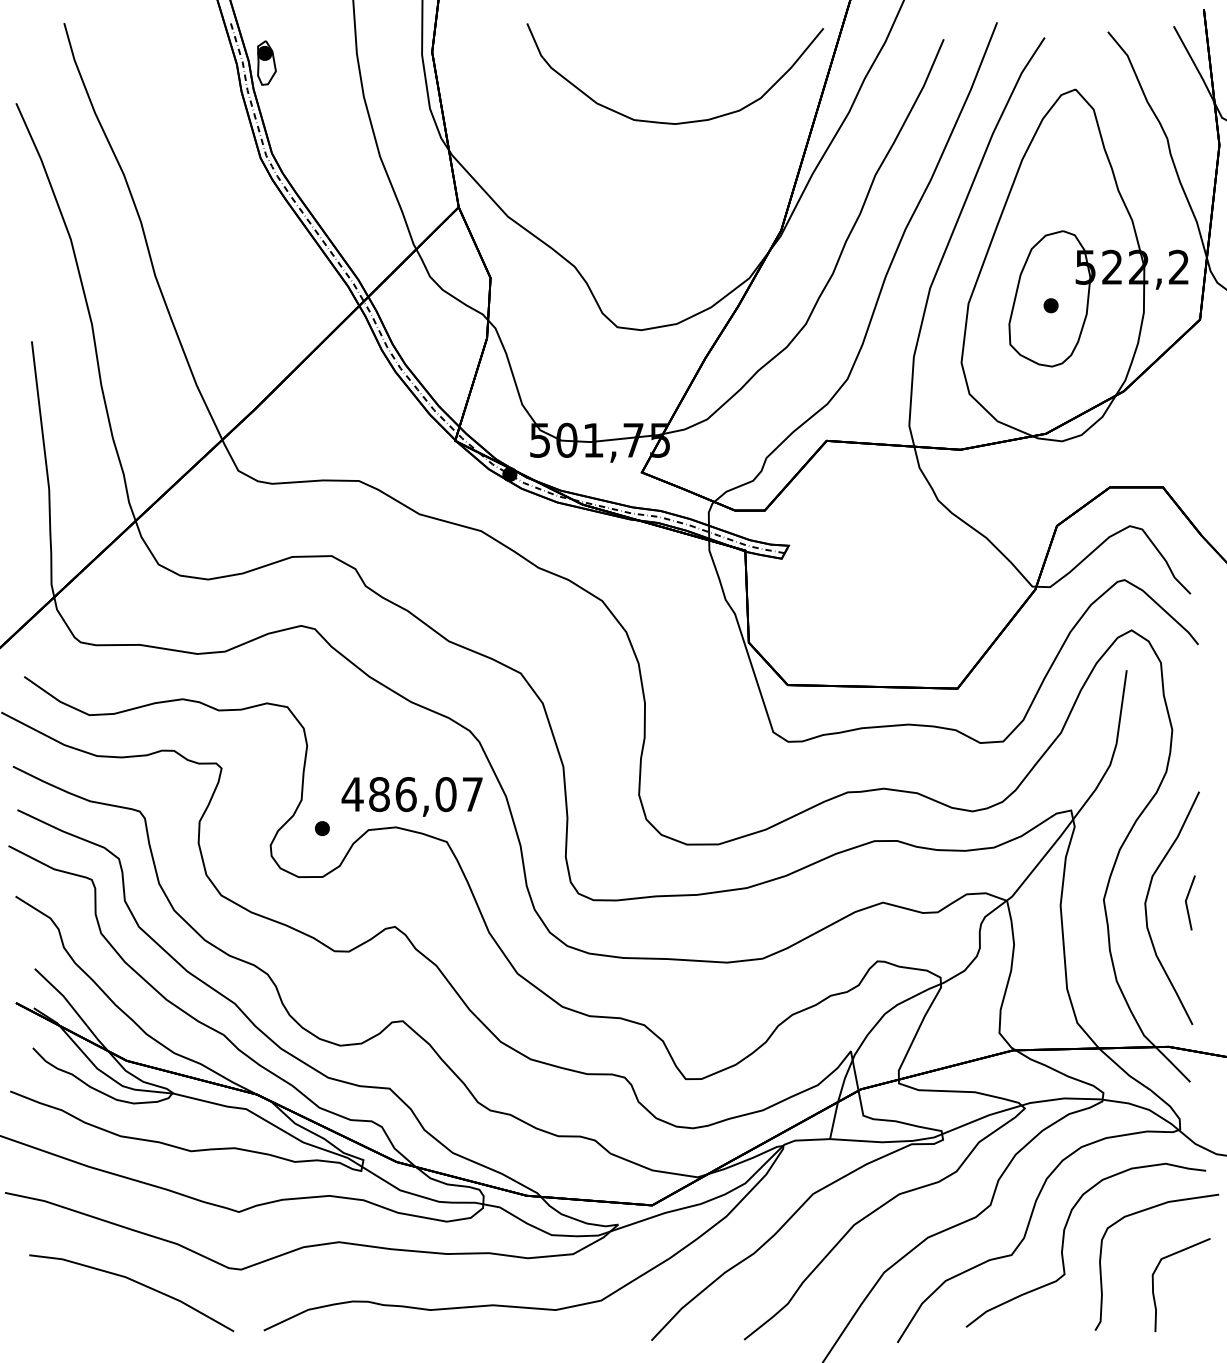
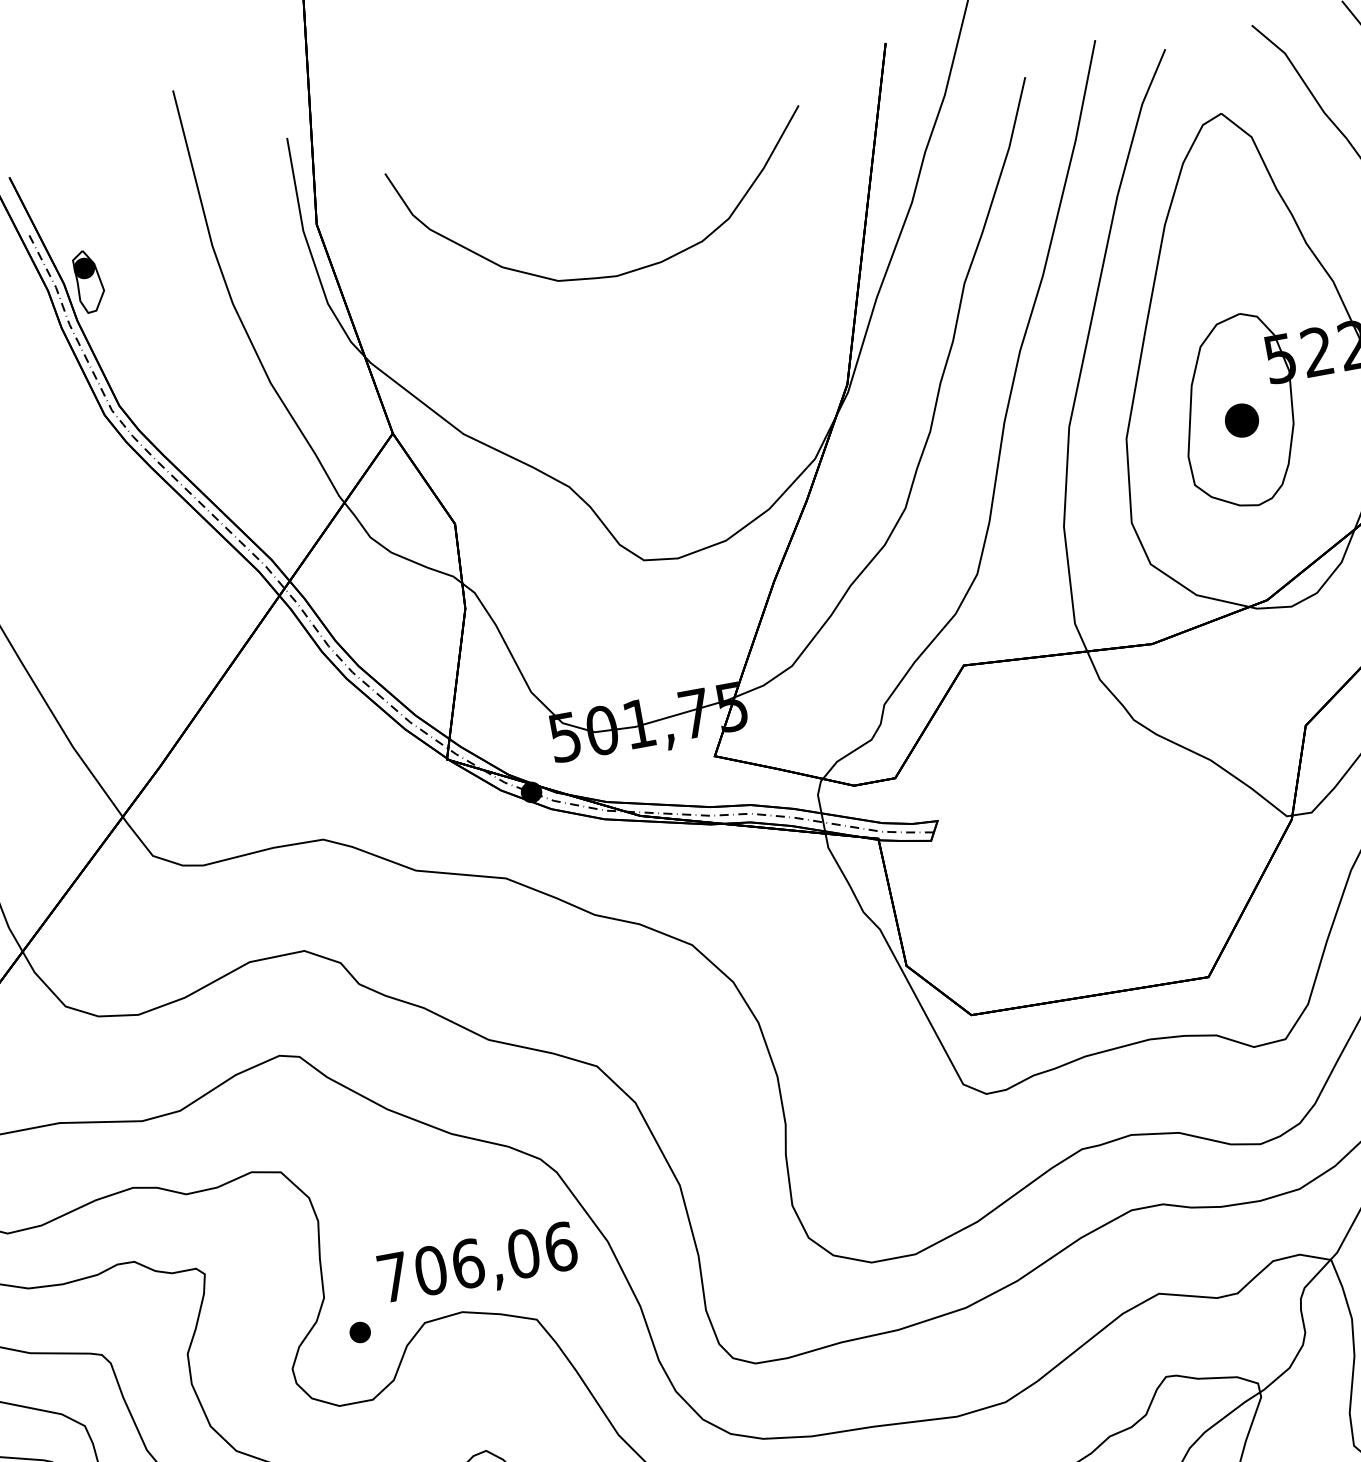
curve: (672, 122) -> (612, 274), moved
part: (1050, 305) -> (1241, 420), size x1.6
text: (412, 794) -> (476, 1262), 486,07 -> 706,06

